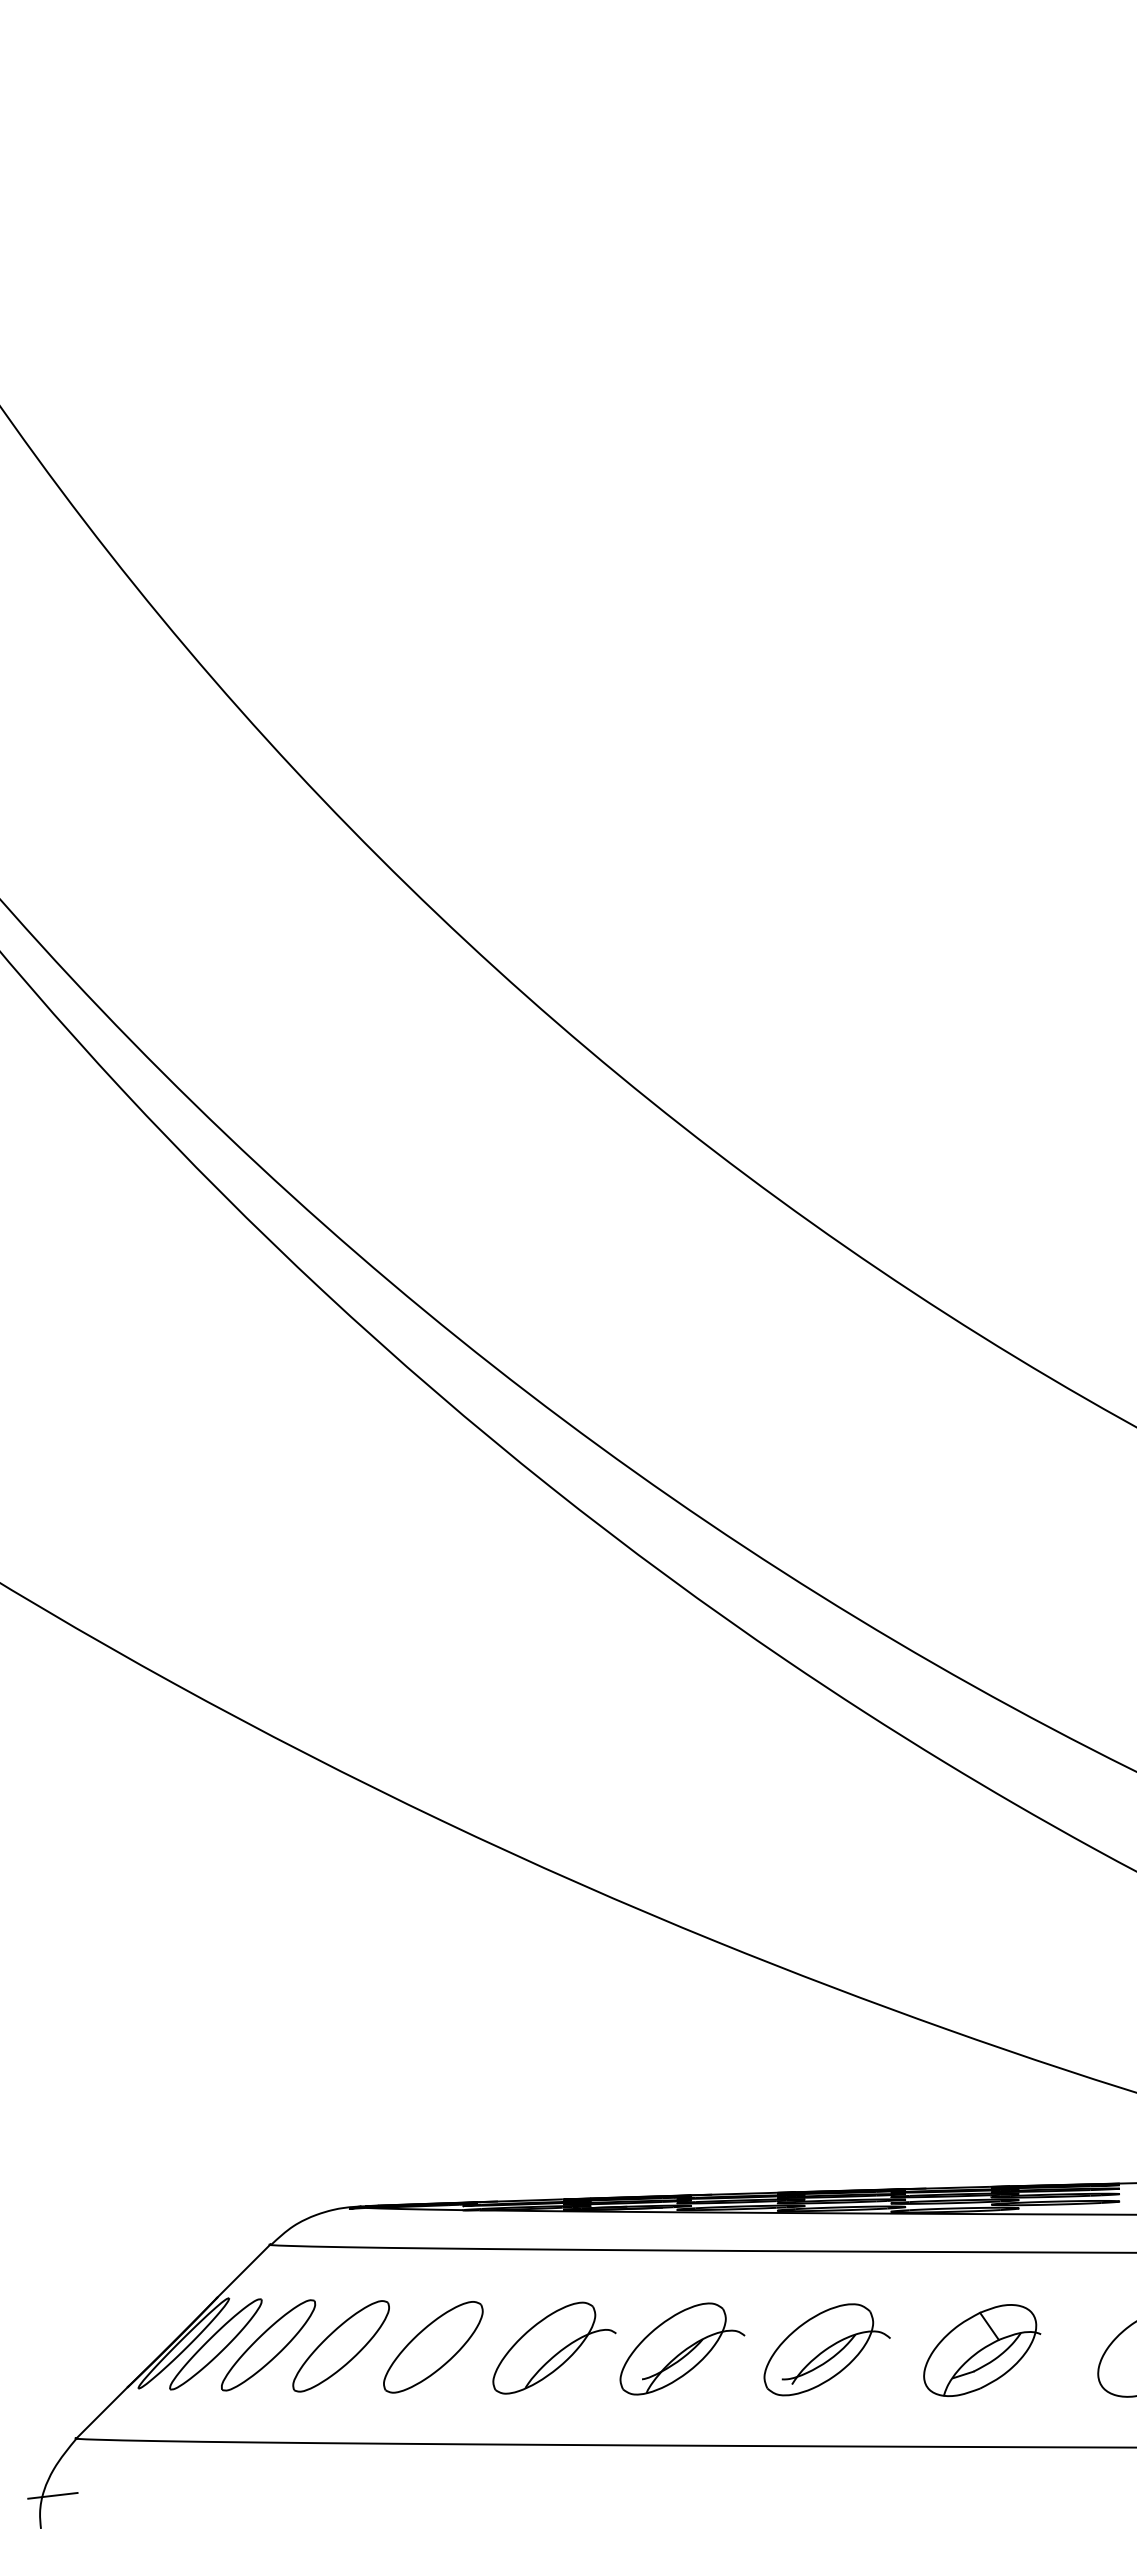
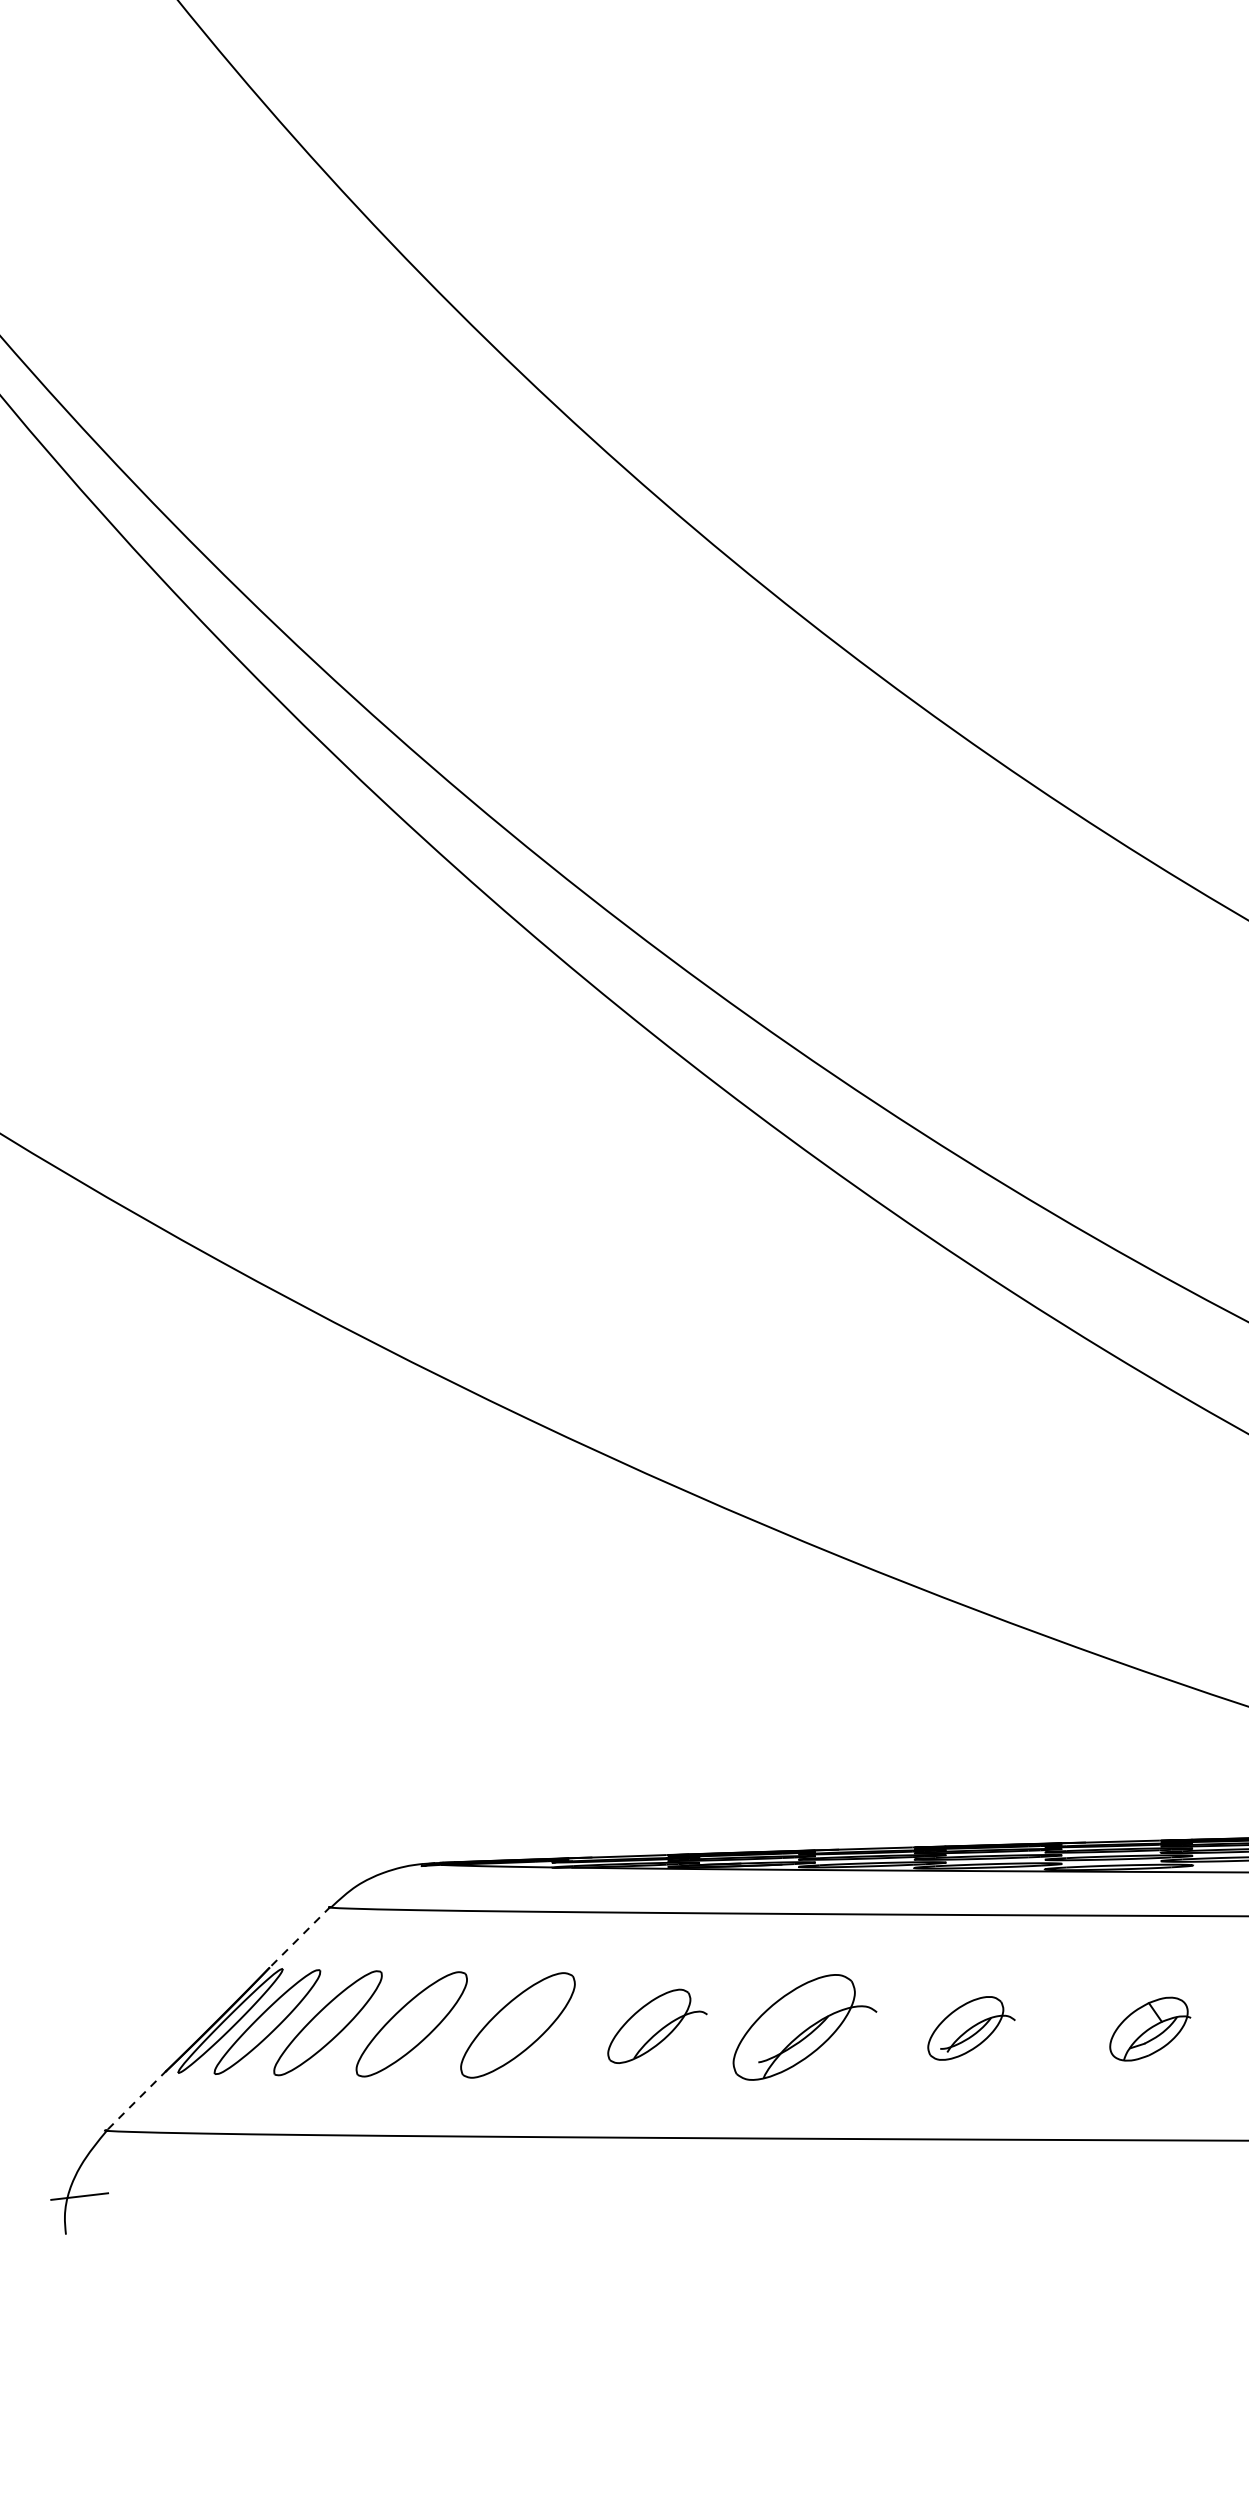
line: (243, 2271) -> (299, 1938), solid -> dashed
part: (554, 2347) -> (657, 2025), size x0.7
part: (826, 2349) -> (970, 2027), size x0.6
part: (982, 2350) -> (1150, 2029), size x0.6
line: (102, 2411) -> (136, 2099), solid -> dashed

